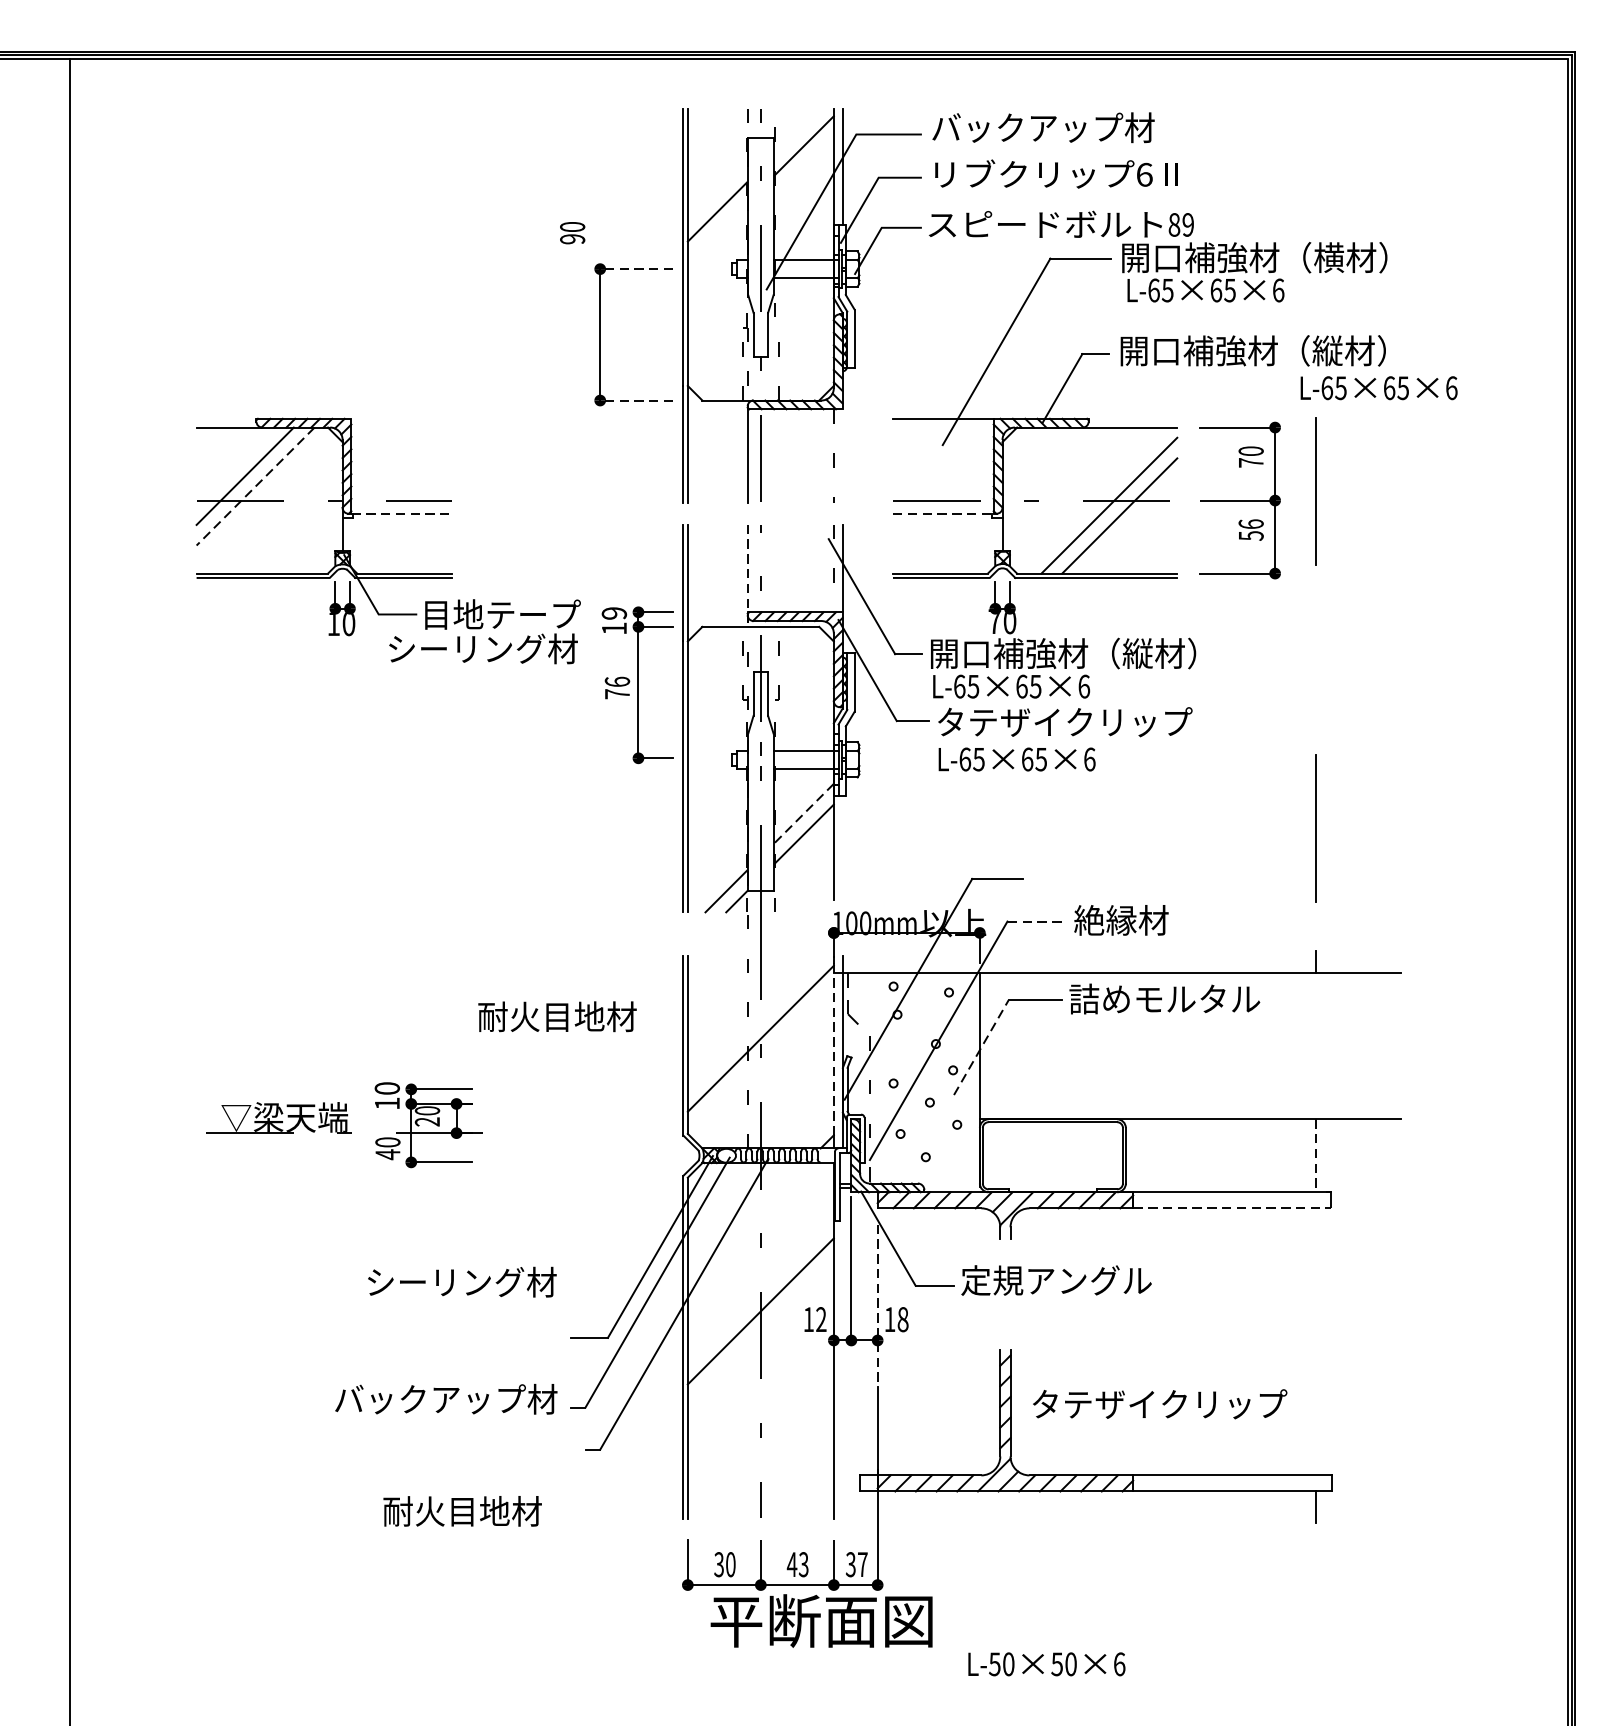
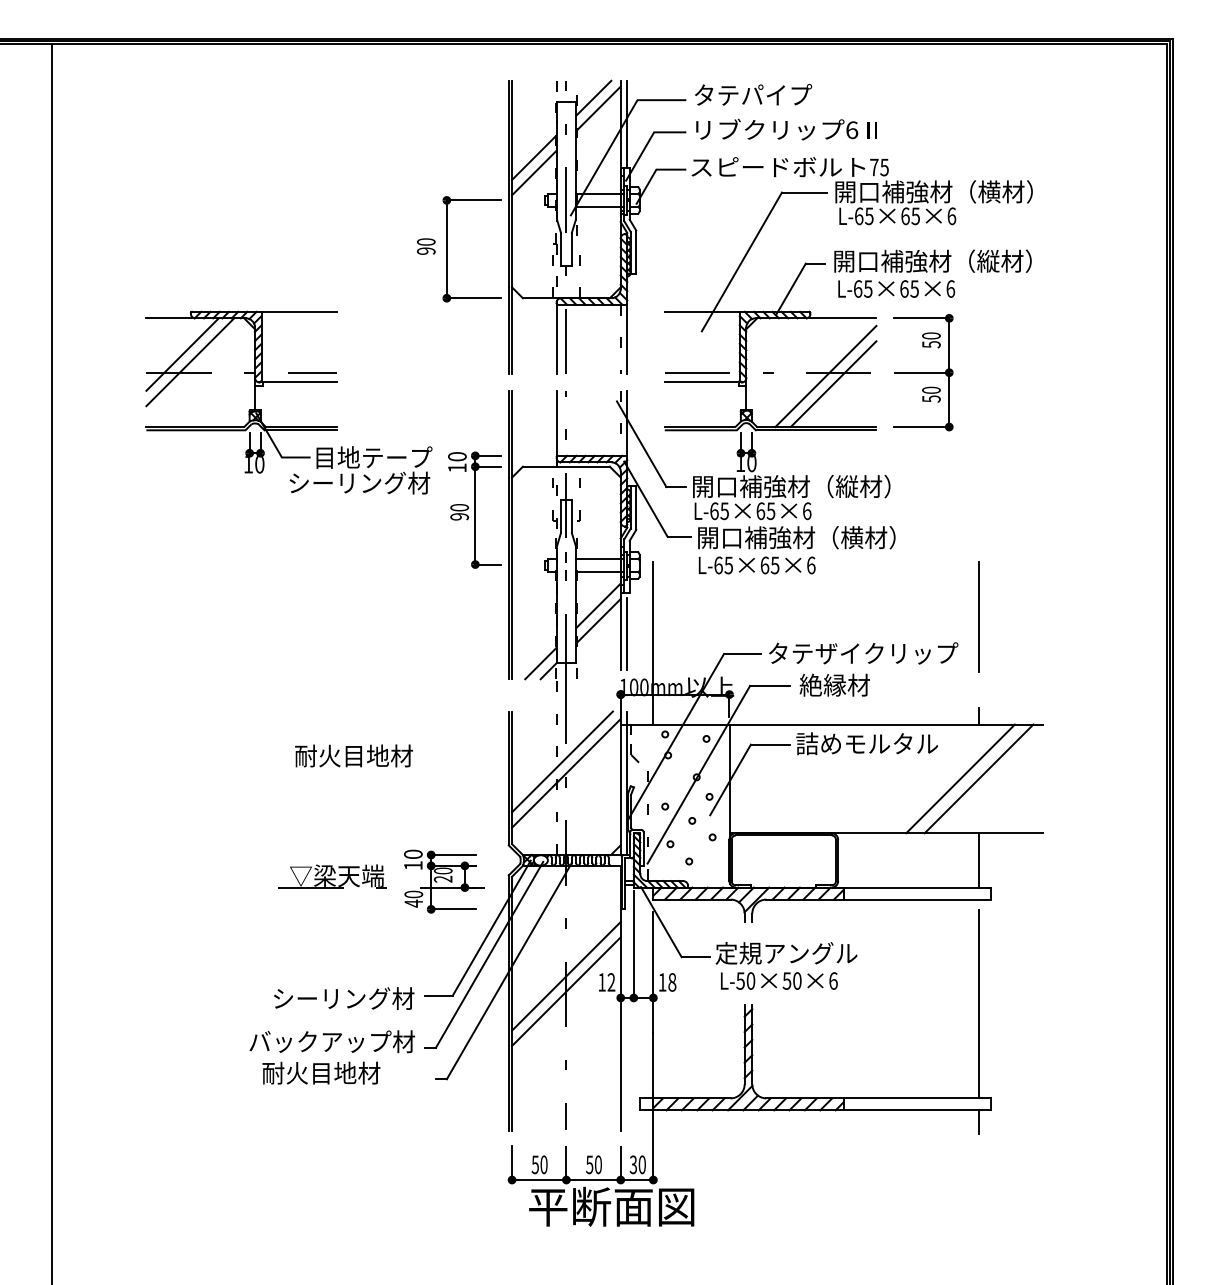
text: (1043, 126) -> (776, 94), バックアップ材 -> タテパイプ
line: (797, 130) -> (593, 97), added
text: (1181, 224) -> (879, 167), 89 -> 75
text: (572, 232) -> (426, 246), moved
line: (717, 232) -> (534, 173), added
line: (636, 269) -> (473, 200), dashed -> solid
text: (1378, 387) -> (896, 288), moved
line: (636, 400) -> (473, 298), dashed -> solid
line: (400, 418) -> (298, 311), added
line: (842, 455) -> (627, 339), added
text: (1251, 462) -> (931, 344), 70 -> 50
line: (254, 486) -> (189, 362), dashed -> solid
line: (1314, 490) -> (978, 365), removed
line: (402, 513) -> (299, 382), dashed -> solid
line: (943, 513) -> (702, 382), dashed -> solid
text: (1251, 523) -> (931, 389), 56 -> 50
line: (747, 576) -> (556, 429), dashed -> solid
text: (614, 613) -> (457, 456), 19 -> 10
text: (994, 621) -> (740, 462), 70 -> 10
text: (617, 687) -> (459, 511), 76 -> 90
text: (1069, 721) -> (796, 537), タテザイクリップ -> 開口補強材（横材）
line: (803, 813) -> (598, 605), dashed -> solid
line: (842, 852) -> (627, 634), added
line: (877, 863) -> (653, 642), added
line: (1033, 922) -> (769, 686), dashed -> solid
text: (556, 1016) -> (353, 755), moved
line: (755, 1022) -> (562, 761), added
line: (833, 1045) -> (620, 778), dashed -> solid
line: (1290, 1045) -> (960, 778), added
line: (1314, 1045) -> (978, 778), added
line: (981, 1047) -> (730, 779), dashed -> solid
part: (344, 1124) -> (381, 881), moved
line: (1315, 1155) -> (979, 860), dashed -> solid
line: (1232, 1208) -> (917, 899), dashed -> solid
text: (462, 1282) -> (344, 998), moved
line: (877, 1306) -> (653, 972), dashed -> solid
line: (760, 1331) -> (566, 991), added
line: (1315, 1349) -> (979, 1004), added
text: (1159, 1404) -> (863, 653), moved
text: (462, 1510) -> (321, 1072), moved
text: (719, 1564) -> (535, 1164), 30 -> 50
text: (797, 1564) -> (593, 1164), 43 -> 50
text: (861, 1564) -> (641, 1164), 37 -> 30
text: (1047, 1663) -> (779, 980), moved

